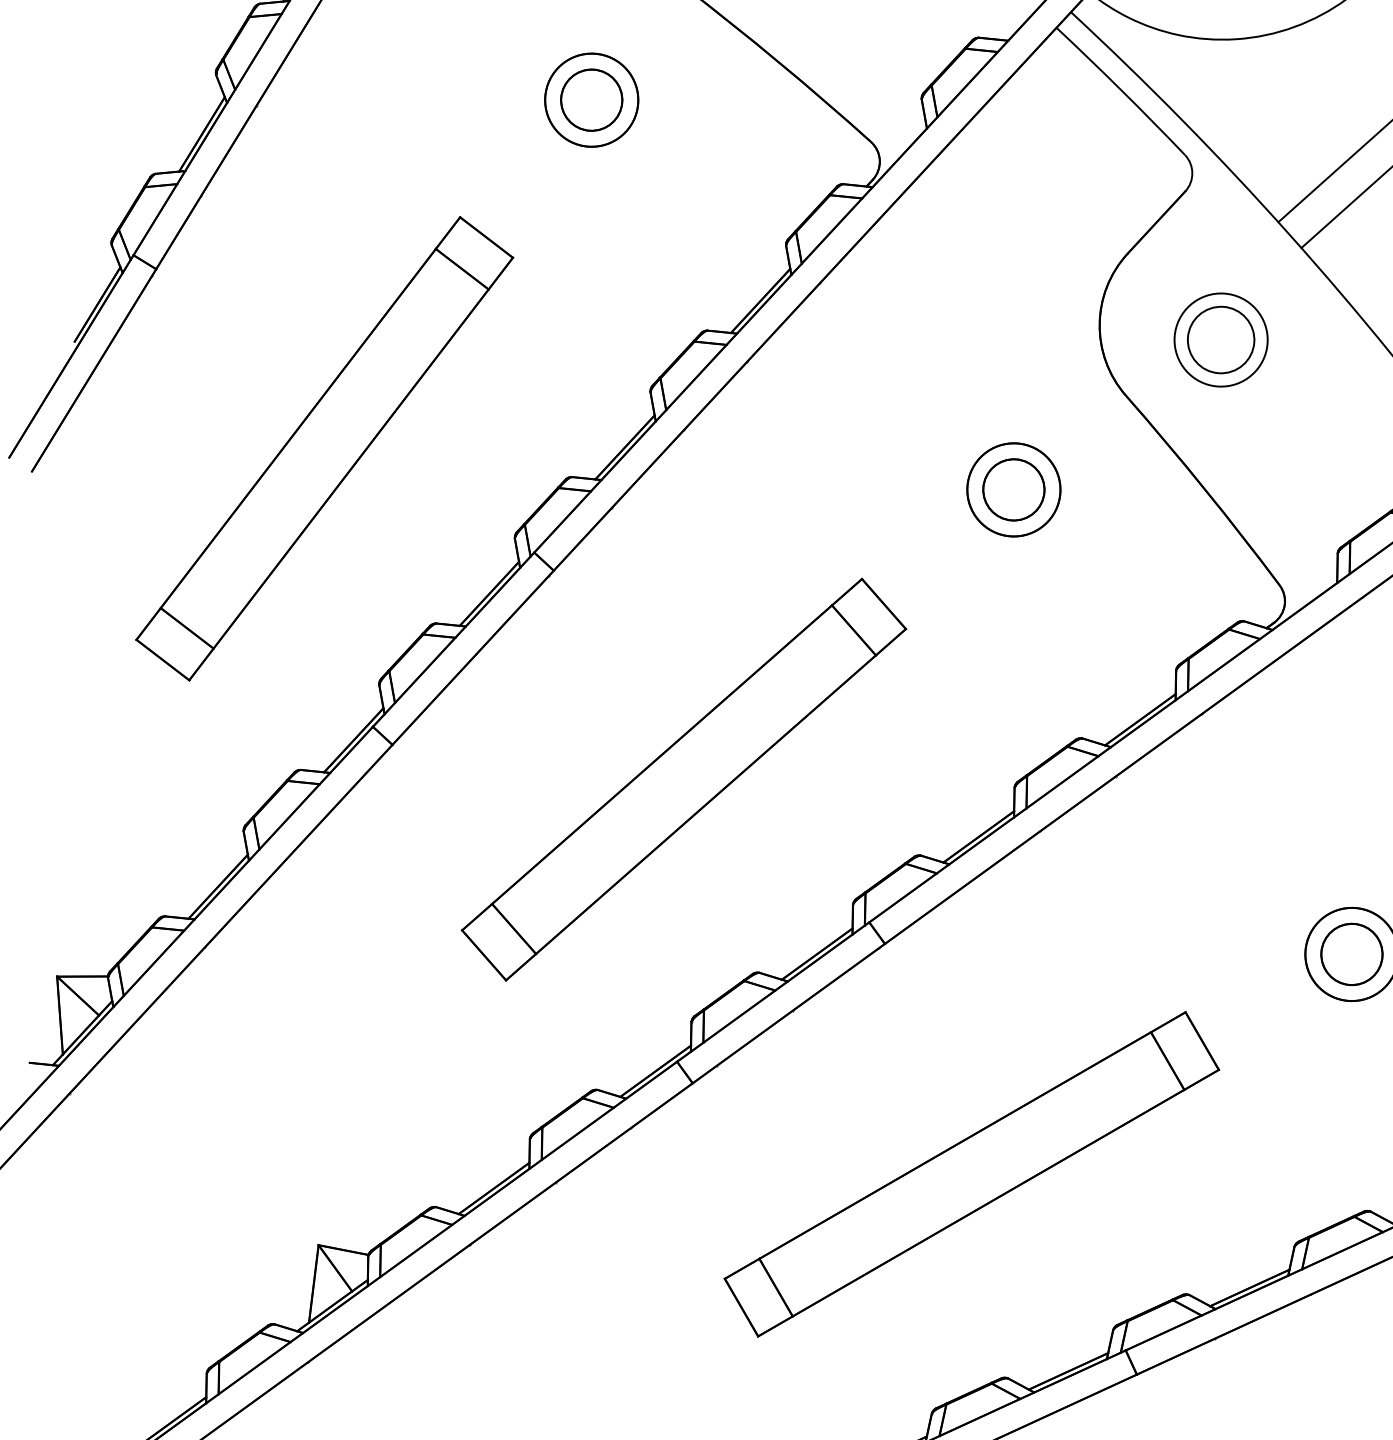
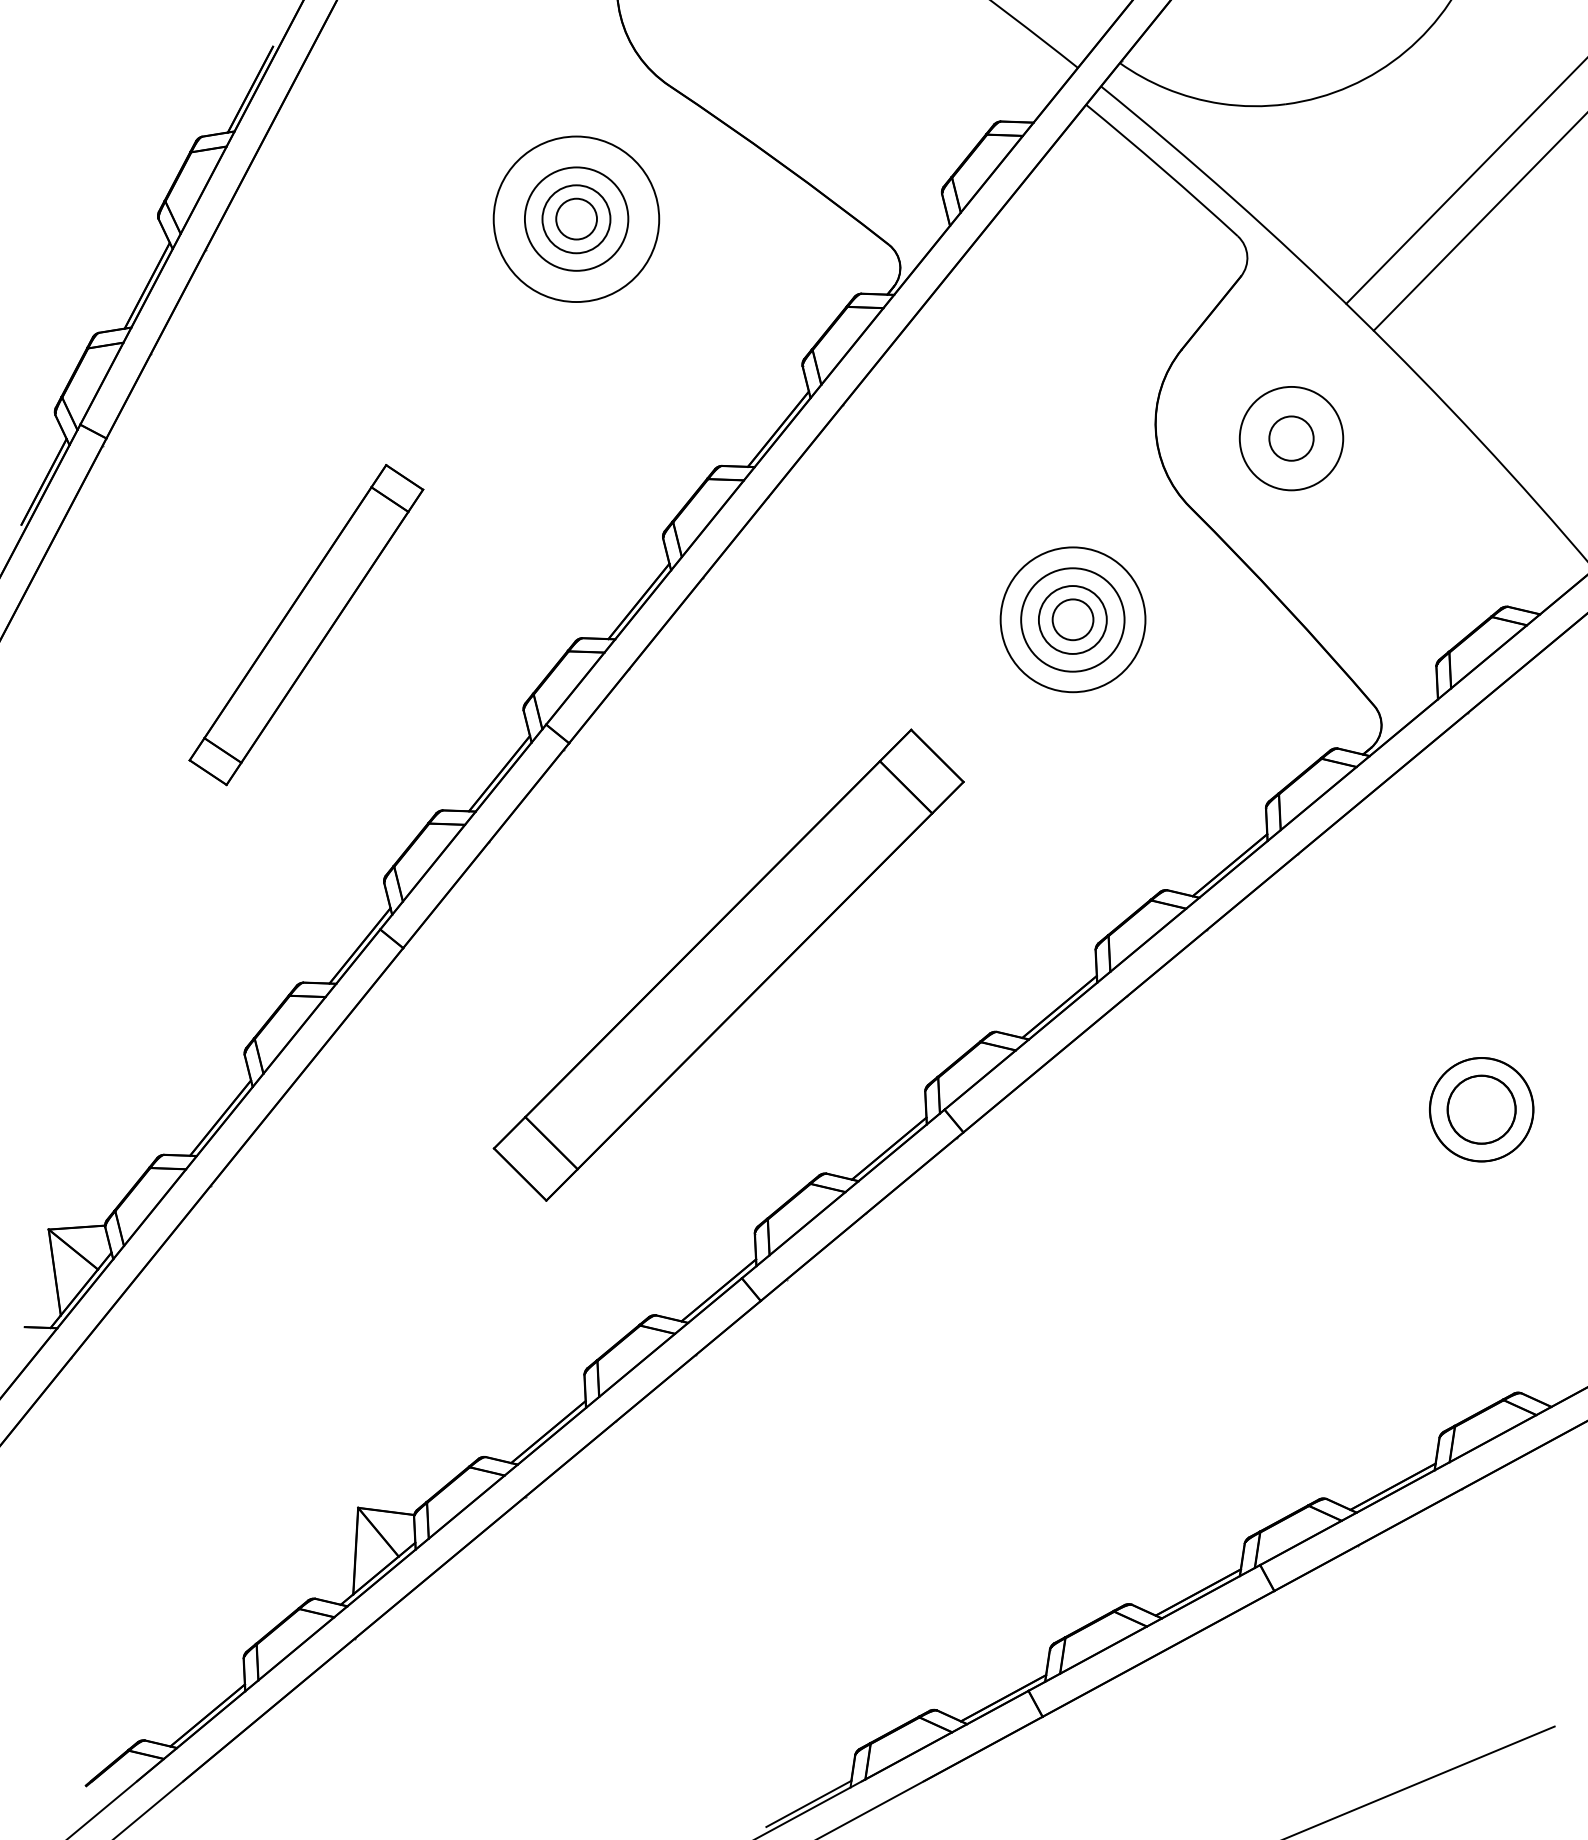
circle: (591, 100) -> (576, 219), size x0.6
circle: (591, 100) -> (576, 219), size x1.6
circle: (1221, 339) -> (1291, 438), size x0.6
part: (324, 448) -> (306, 624), size x0.6
circle: (1013, 489) -> (1072, 619), size x1.4
circle: (1014, 489) -> (1073, 619), size x0.6
part: (971, 1173) -> (1076, 1380), removed

